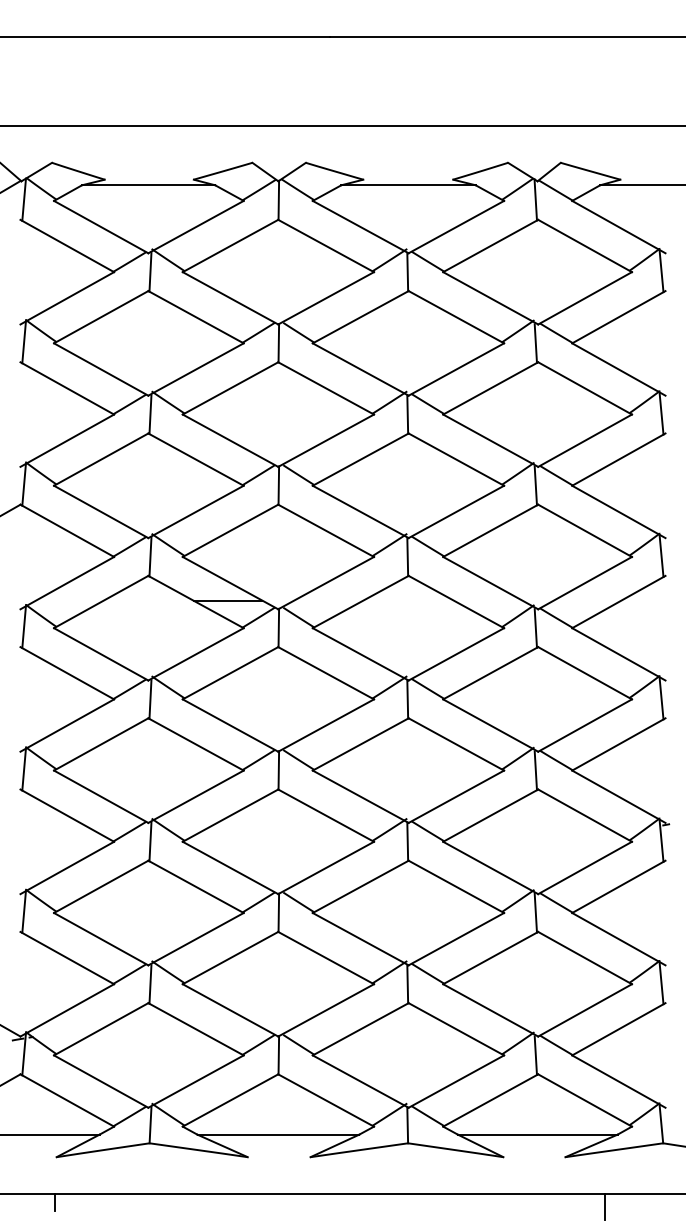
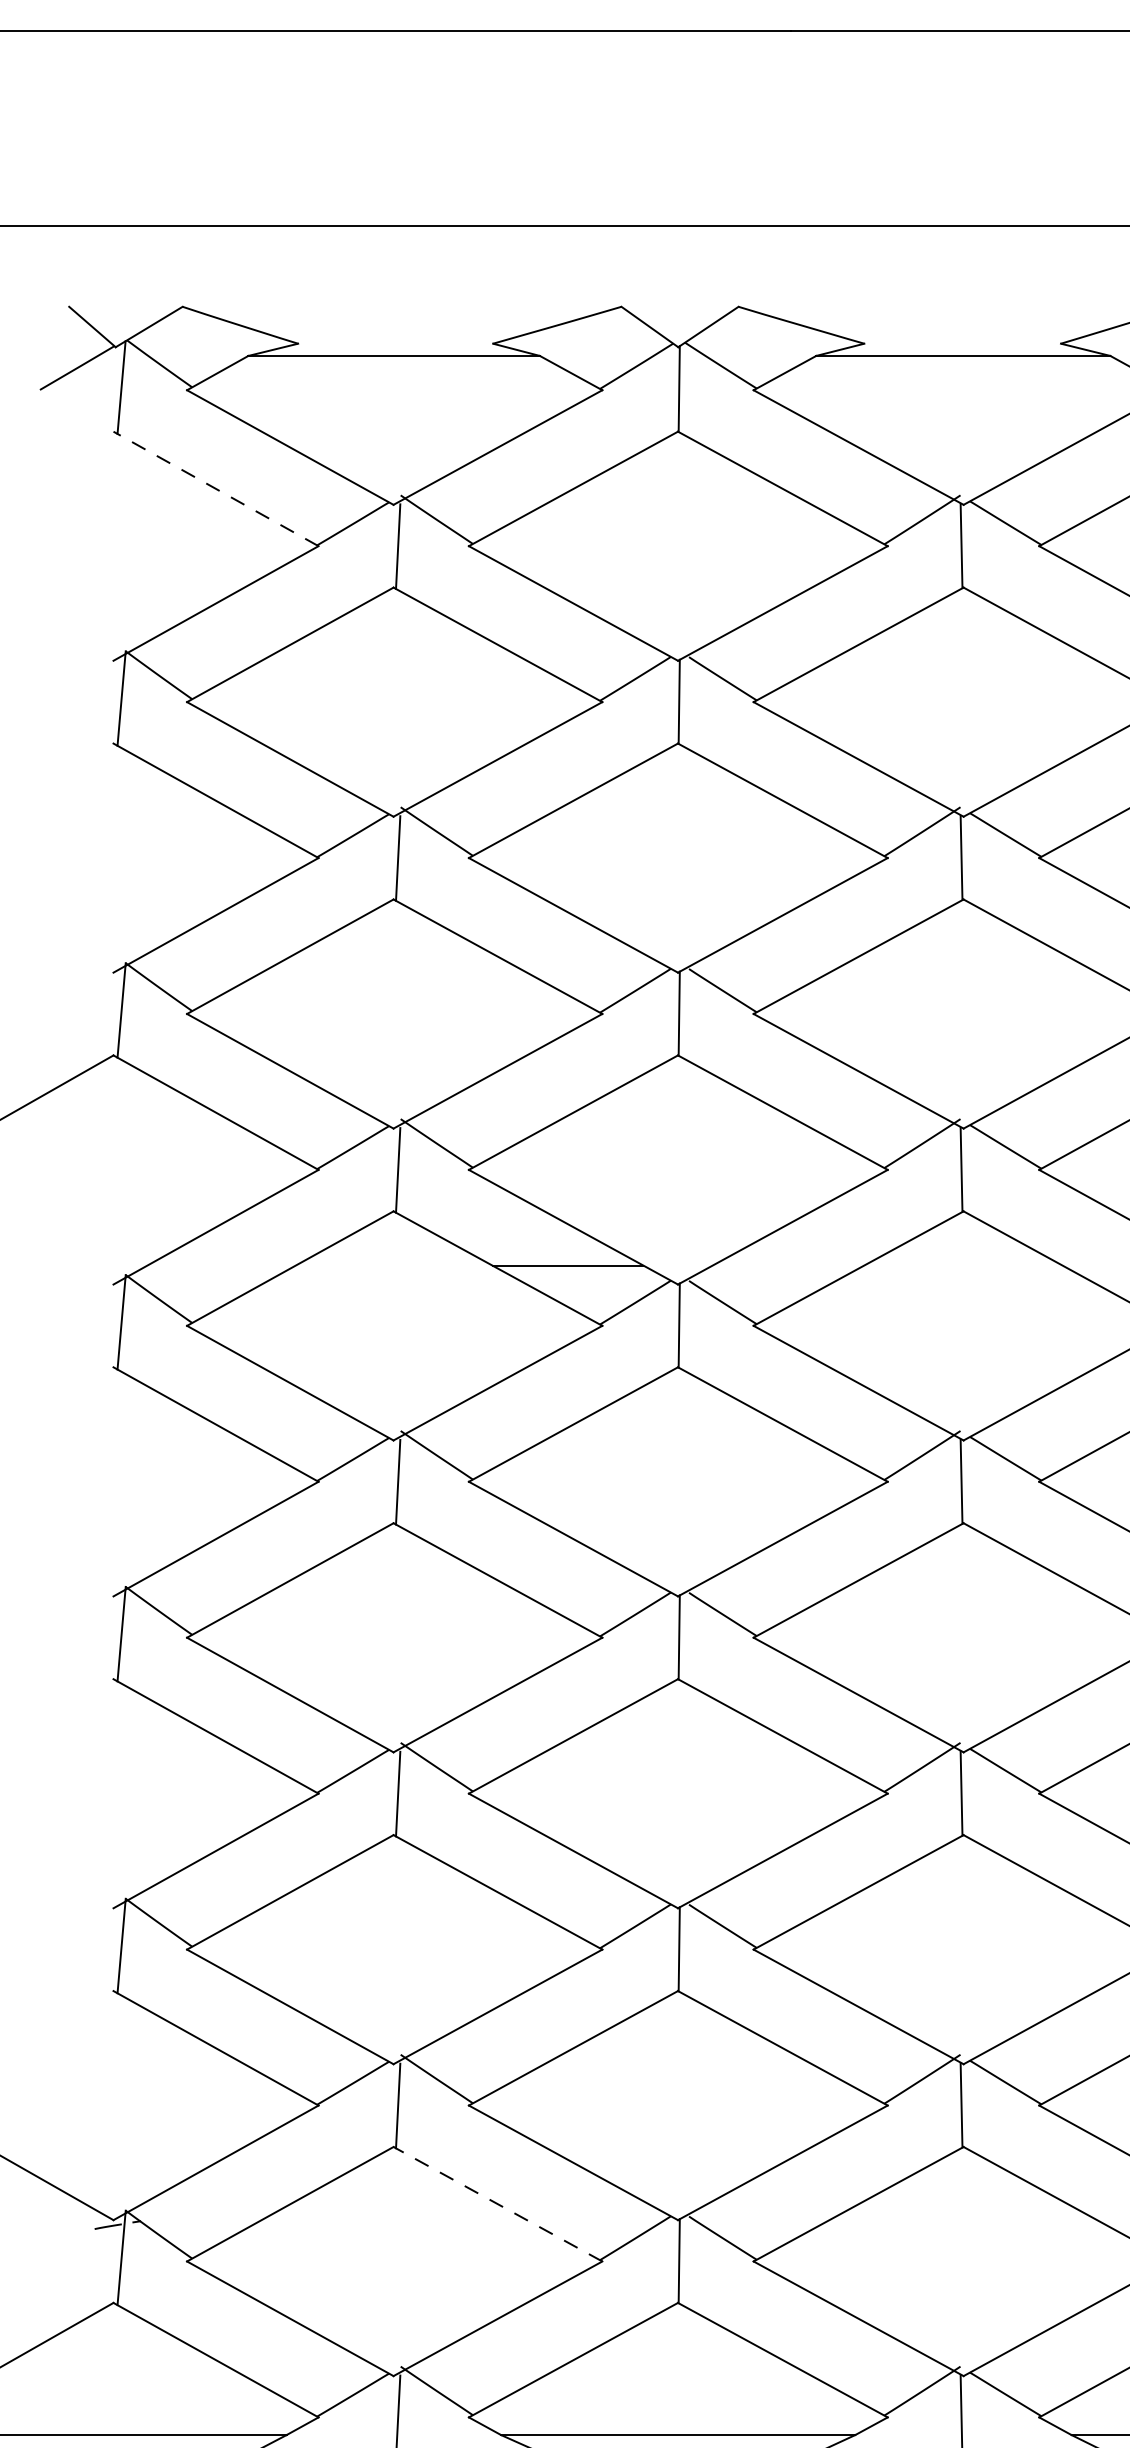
line: (67, 246) -> (216, 490), solid -> dashed
line: (195, 1029) -> (496, 2204), solid -> dashed

